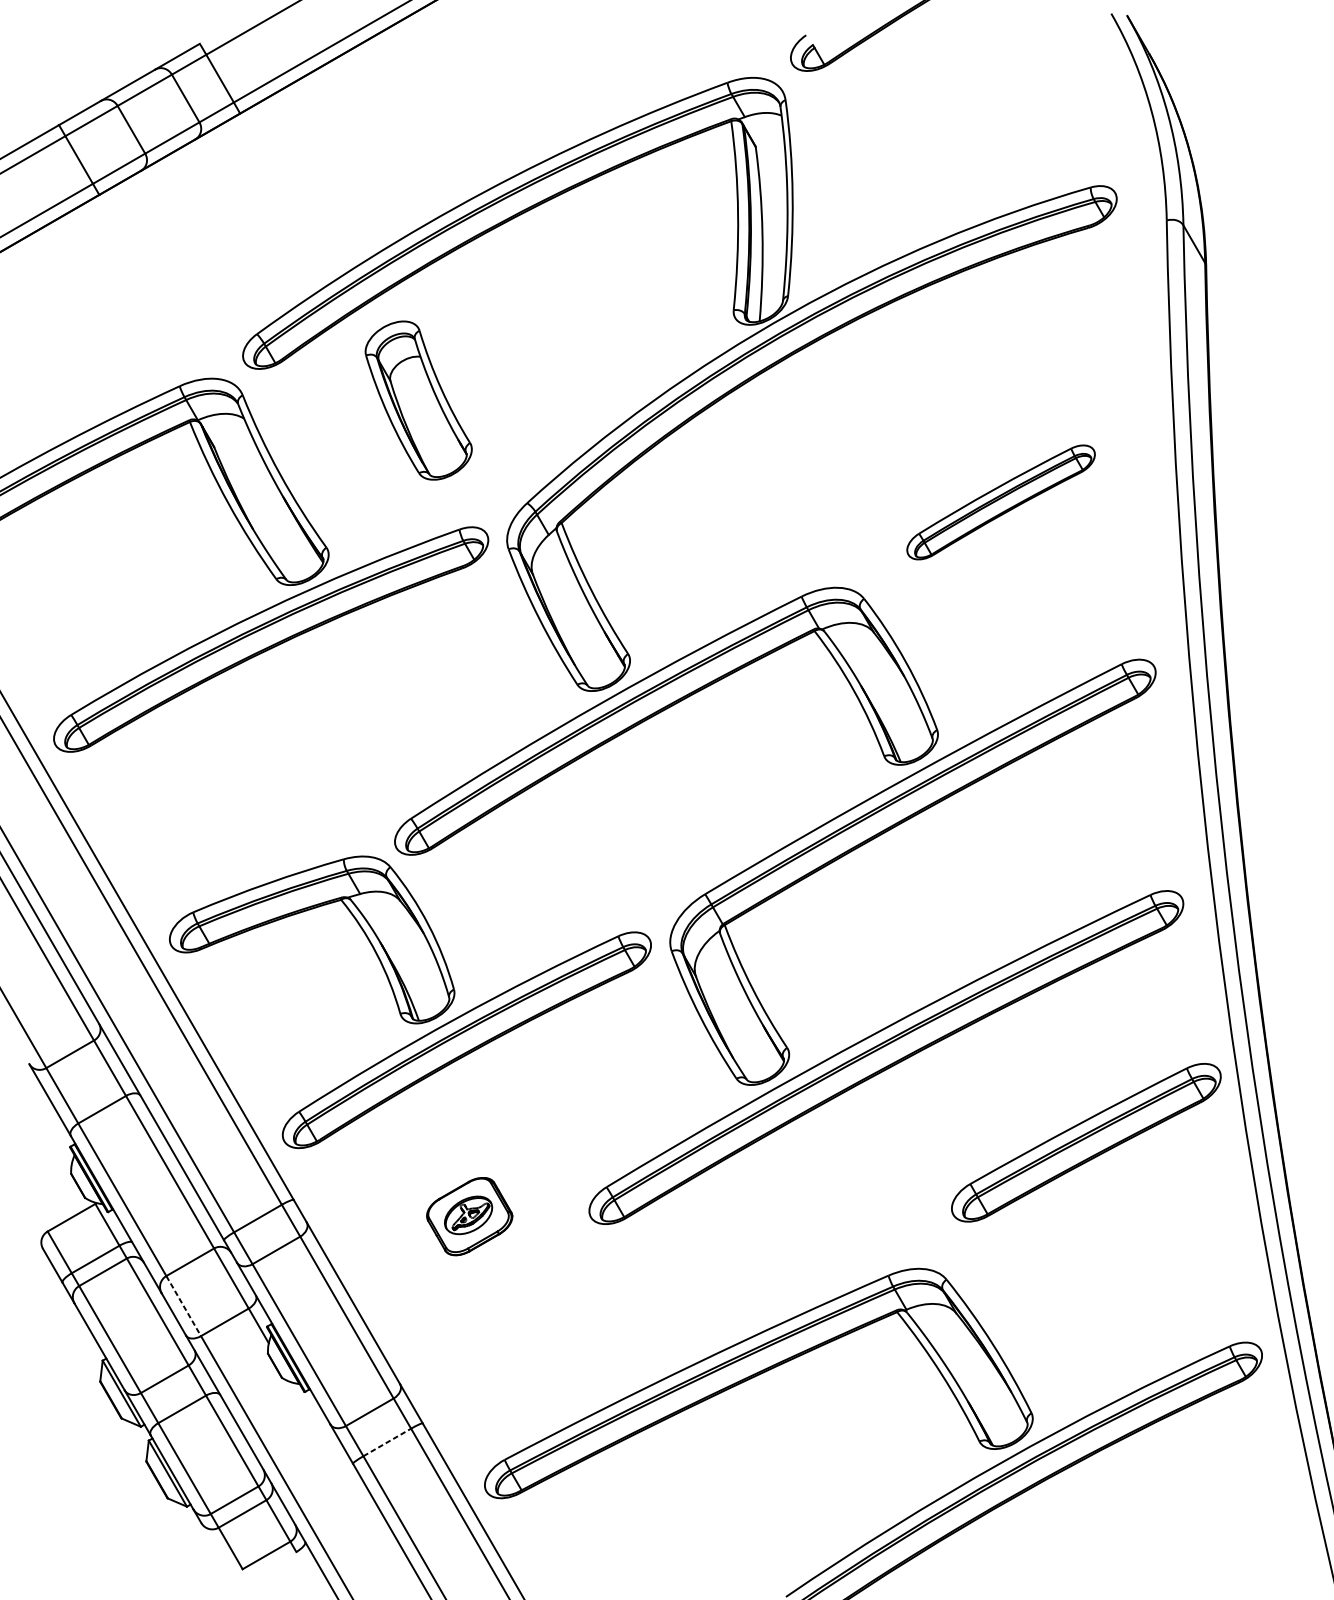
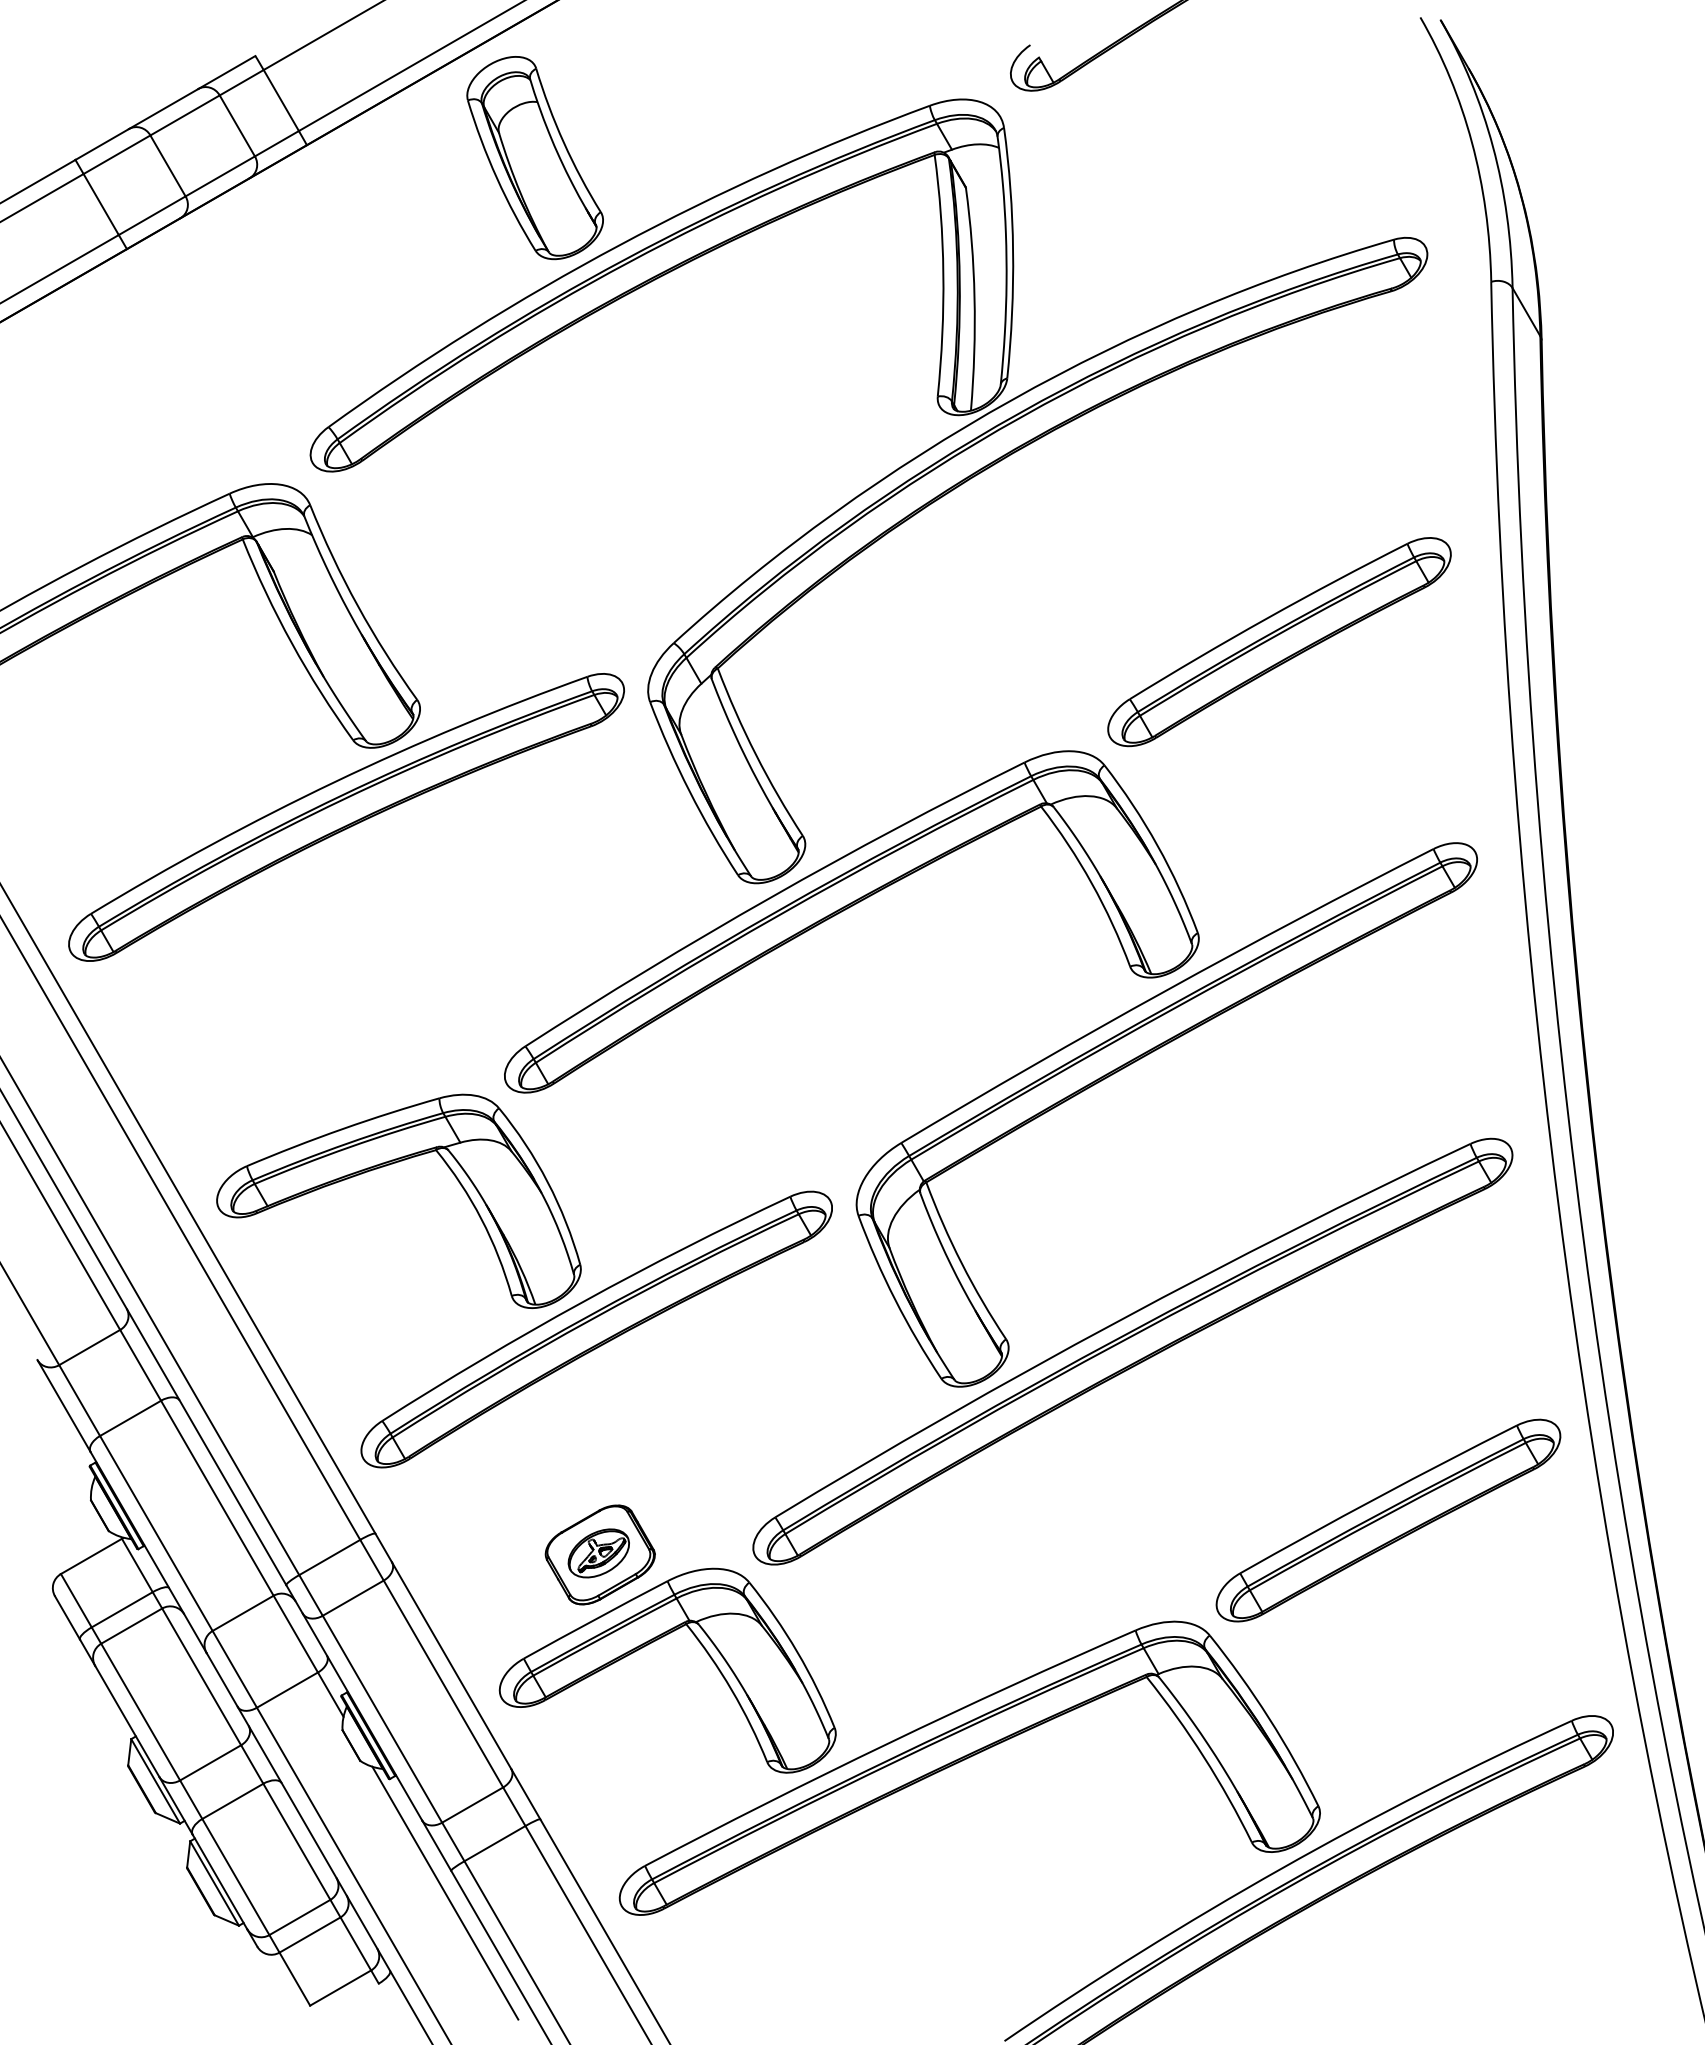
part: (418, 400) -> (534, 158), moved
part: (1001, 502) -> (1279, 642), size x1.43
part: (1086, 1142) -> (1388, 1520), moved
part: (511, 1285) -> (653, 1642), added
line: (184, 1306) -> (235, 1669), dashed -> solid
line: (387, 1442) -> (495, 1843), dashed -> solid
line: (348, 1480) -> (445, 1892), added

